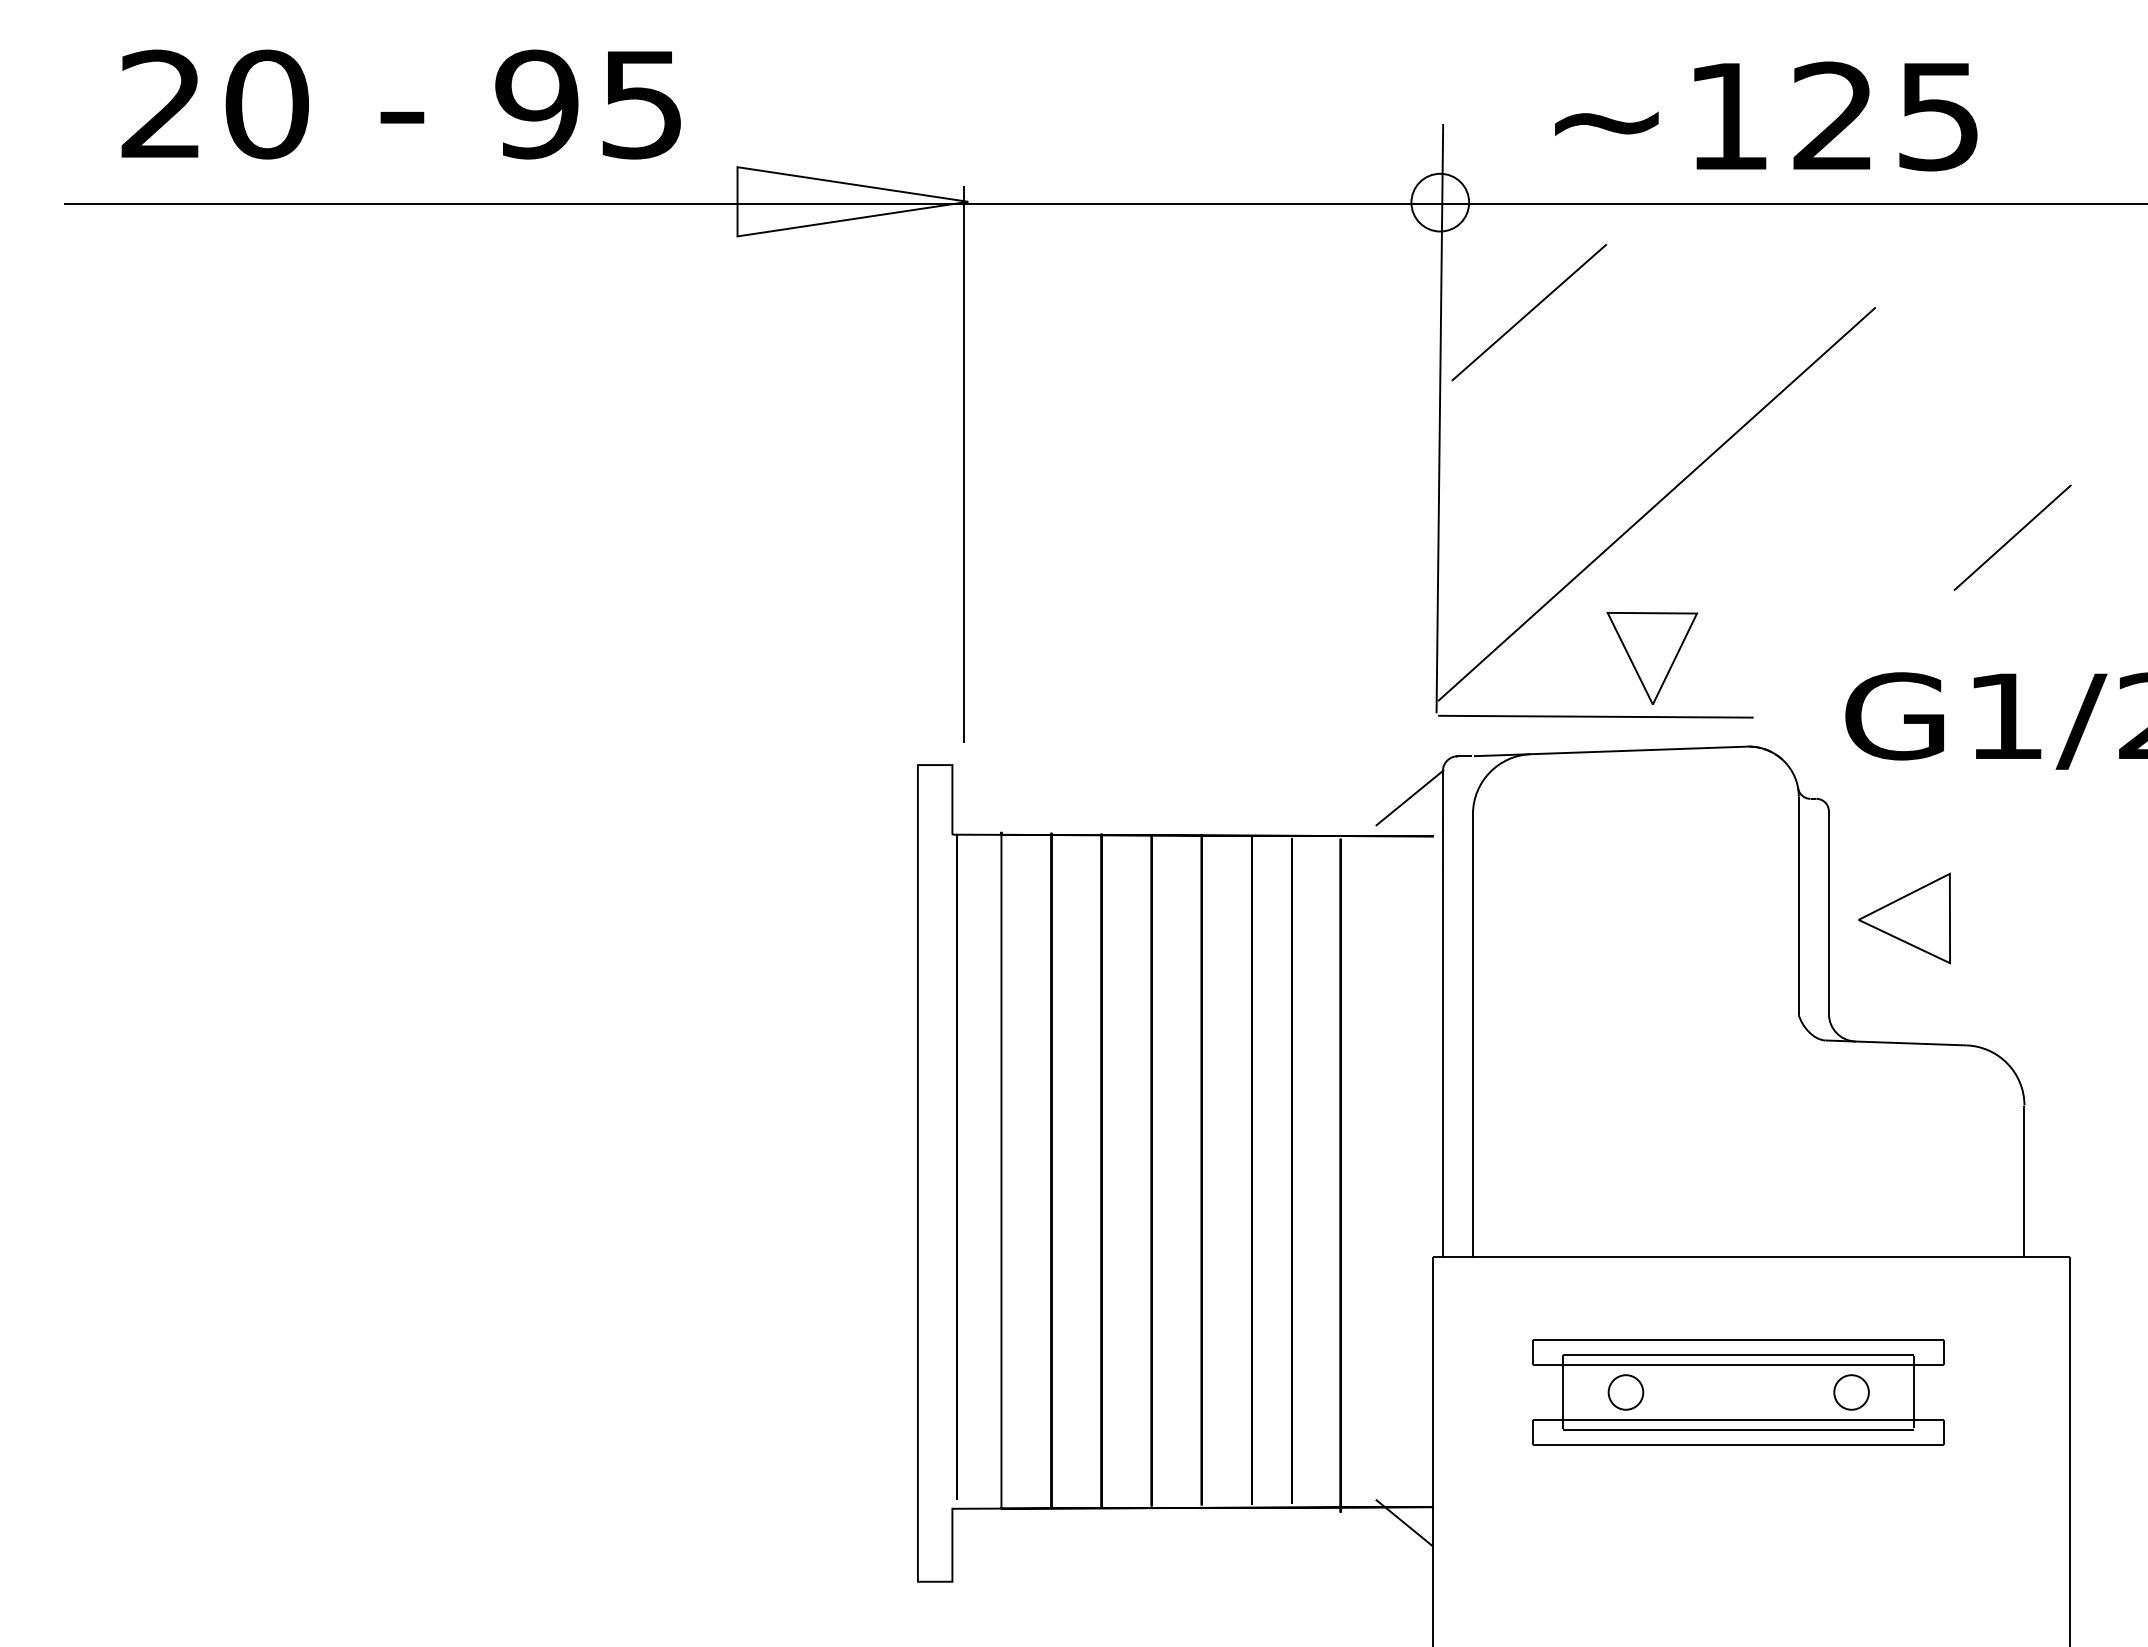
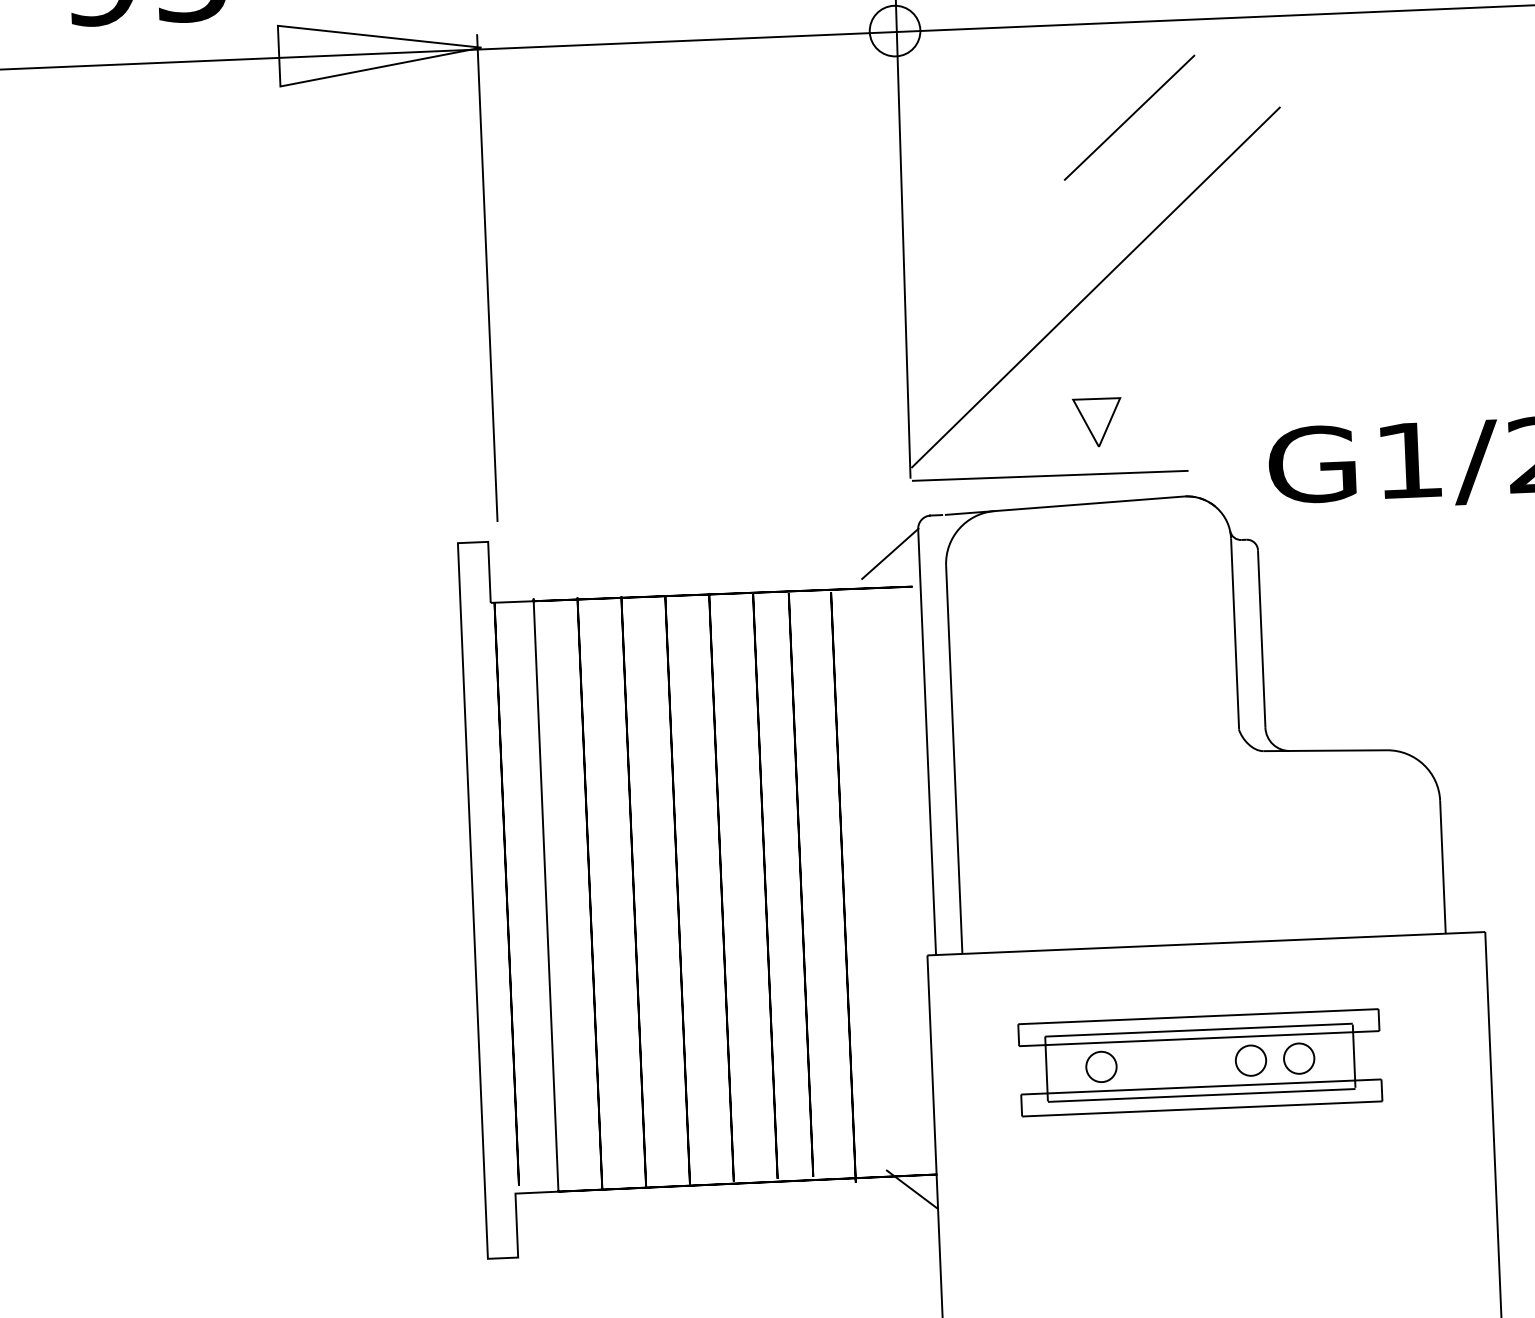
line: (1528, 312) -> (1128, 117), moved
line: (2012, 537) -> (1408, 303), removed
part: (1652, 658) -> (1097, 422), size x0.6
part: (1904, 918) -> (1328, 641), removed
part: (1796, 1392) -> (1250, 1060), added

